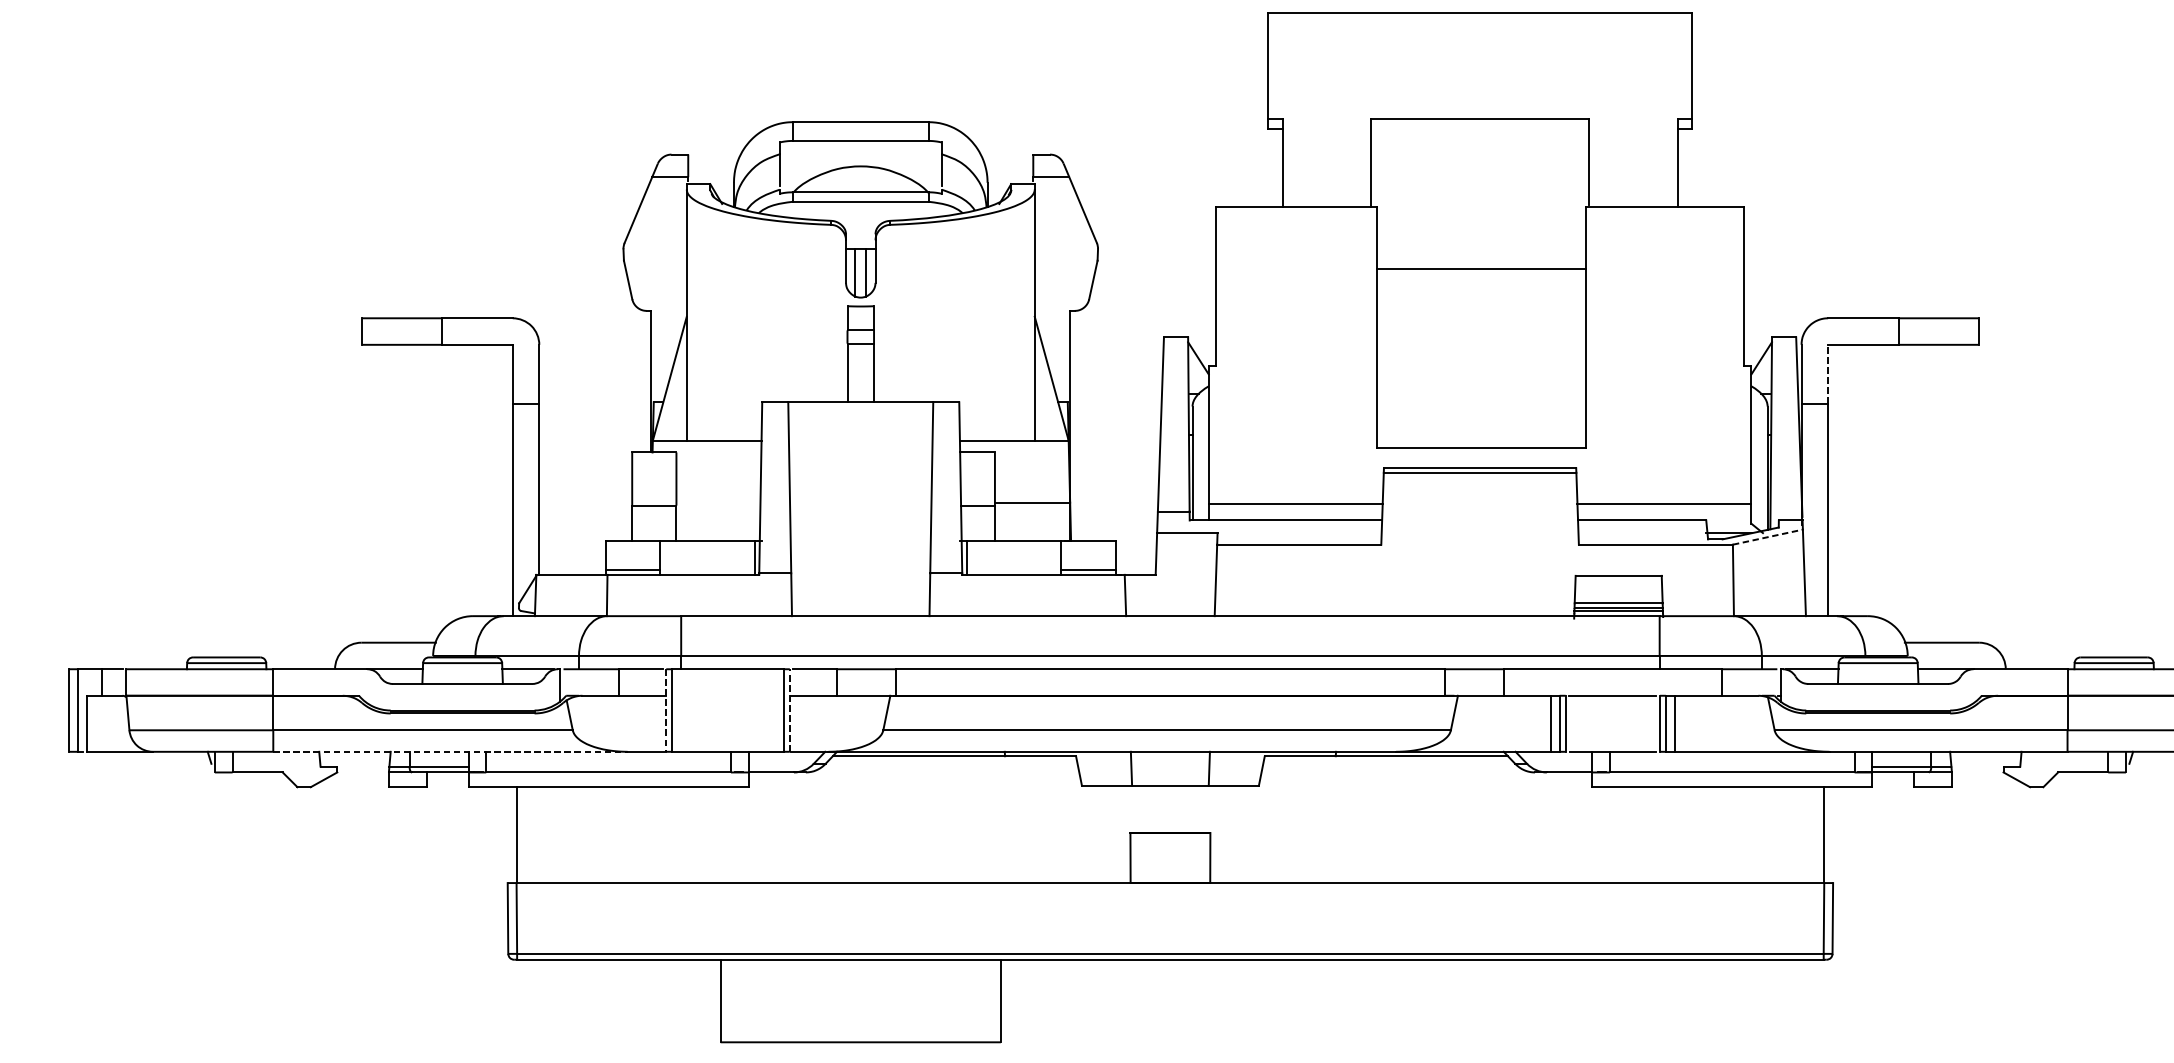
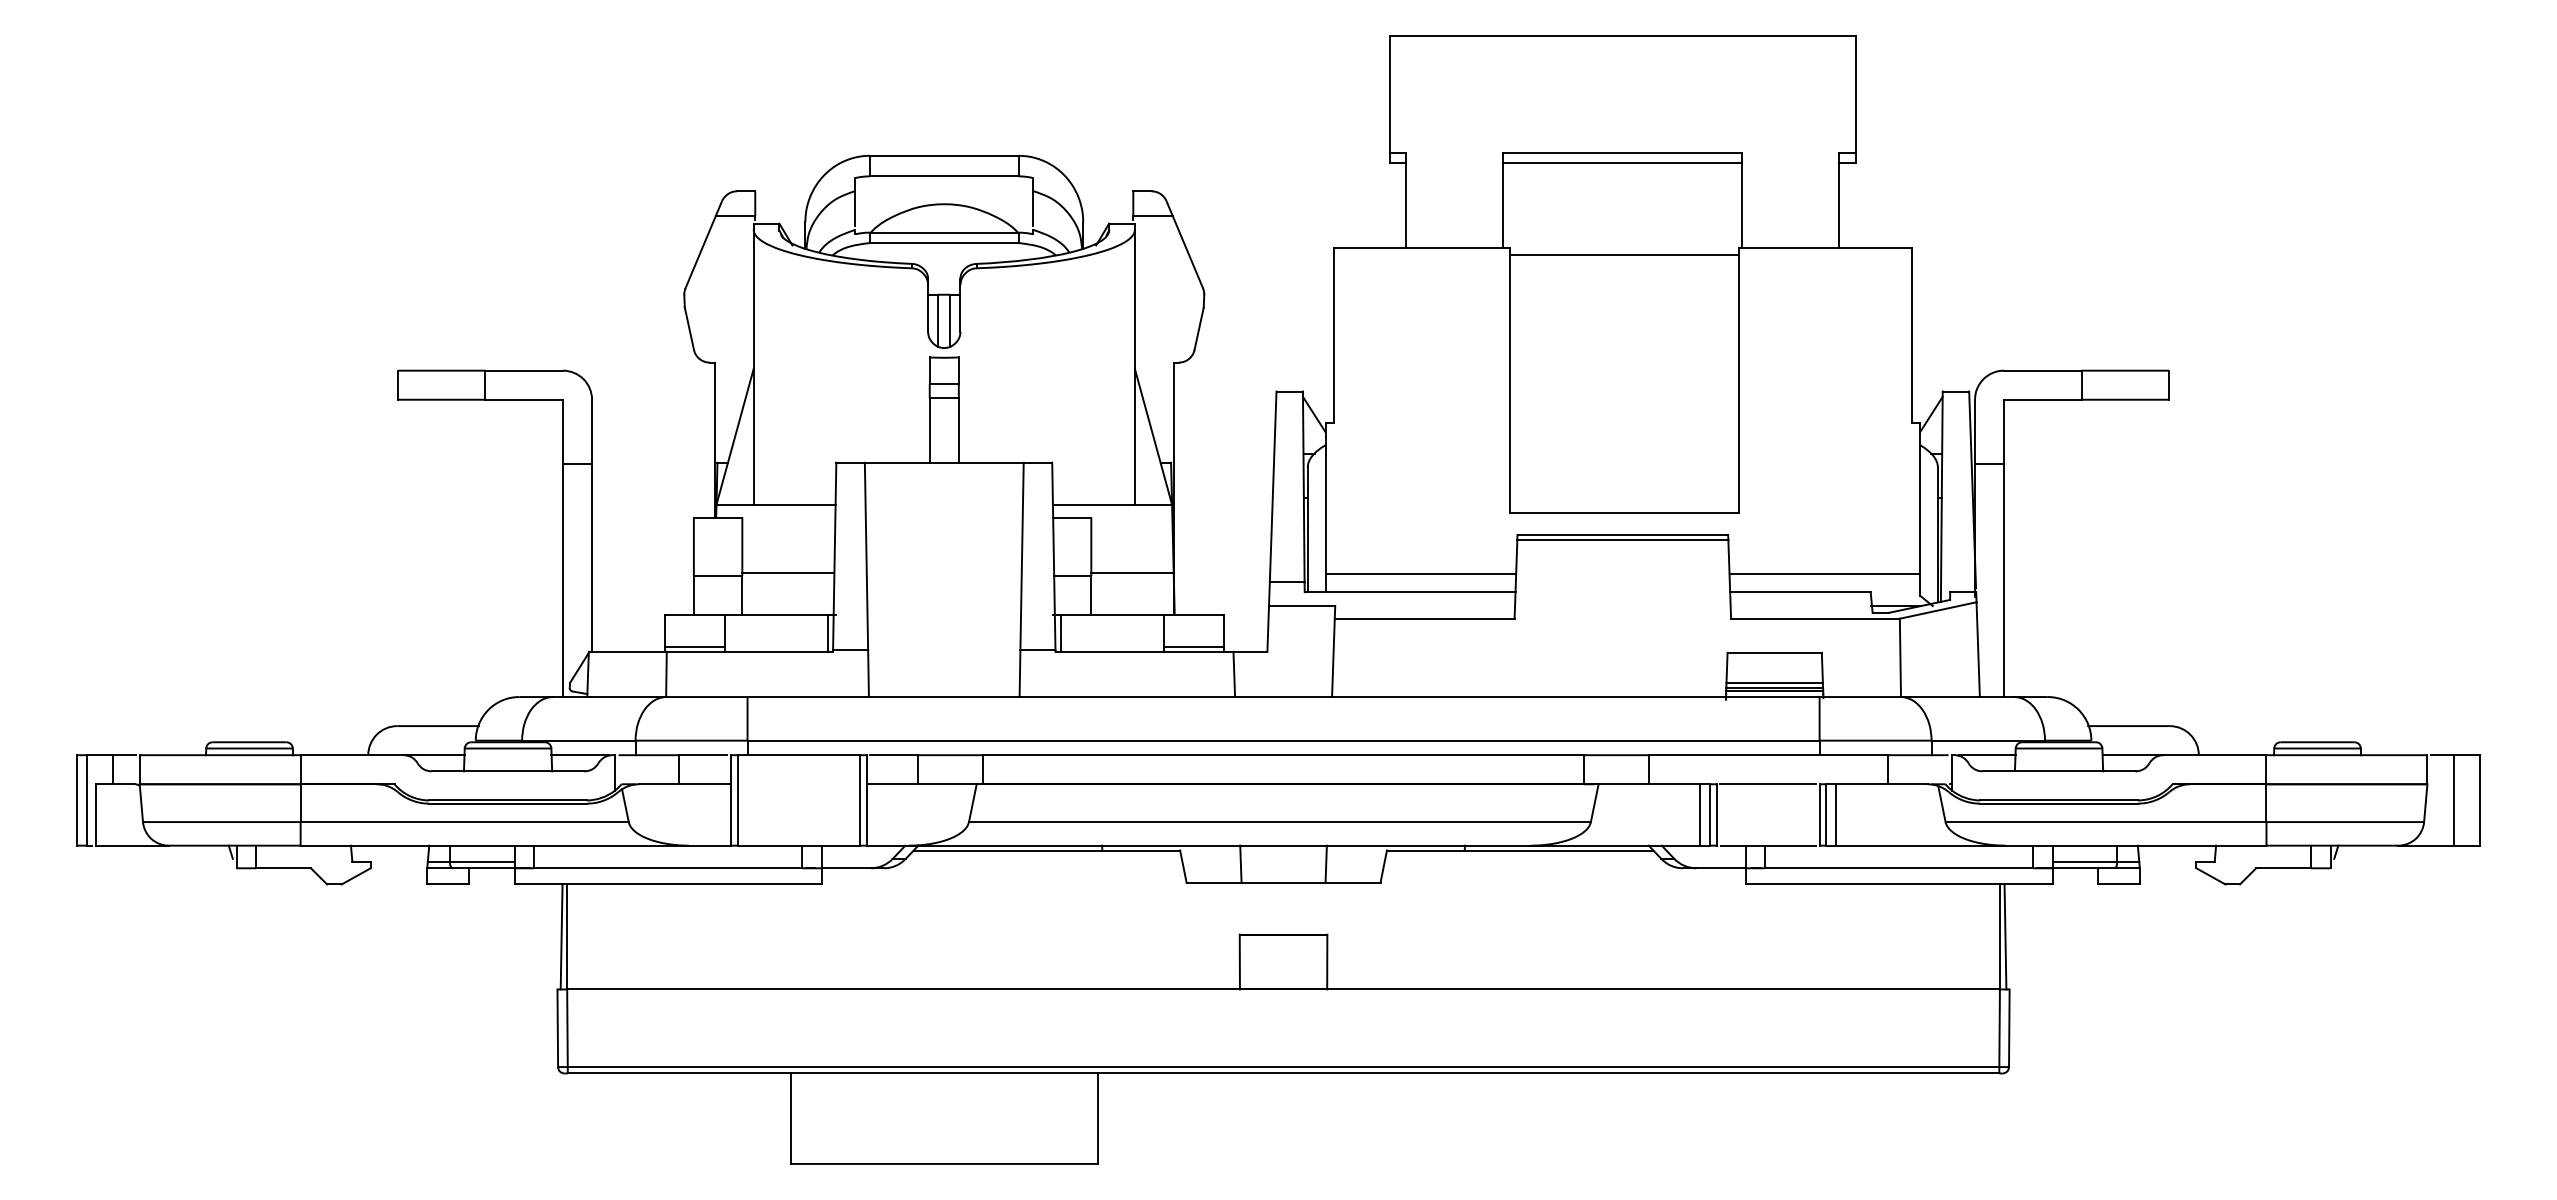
line: (1479, 128) -> (1622, 162), added
line: (1481, 268) -> (1624, 255), moved
line: (1828, 373) -> (2004, 431), dashed -> solid
line: (718, 502) -> (788, 572), added
line: (1768, 537) -> (1938, 610), dashed -> solid
line: (789, 709) -> (866, 799), dashed -> solid
line: (666, 710) -> (731, 800), dashed -> solid
line: (451, 751) -> (495, 845), dashed -> solid
line: (511, 834) -> (561, 936), added
line: (1829, 834) -> (2005, 936), added

